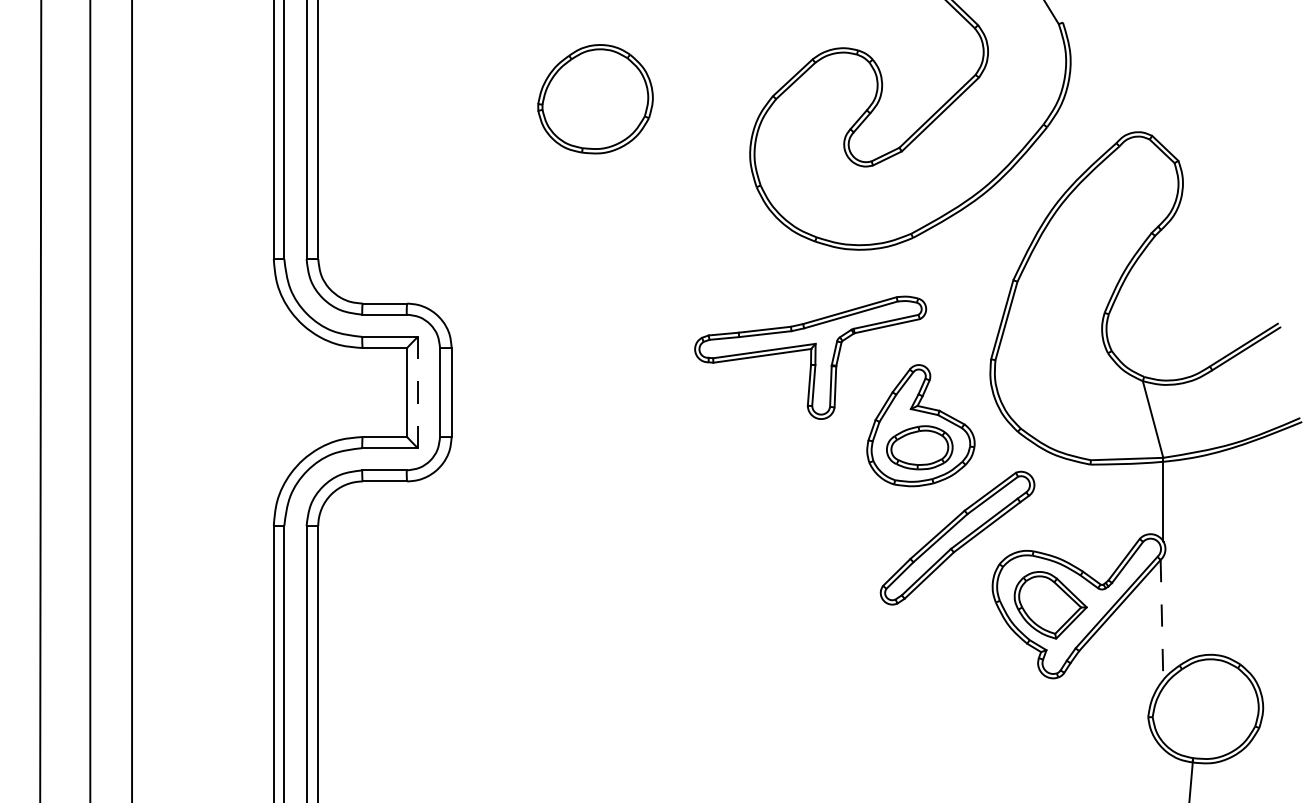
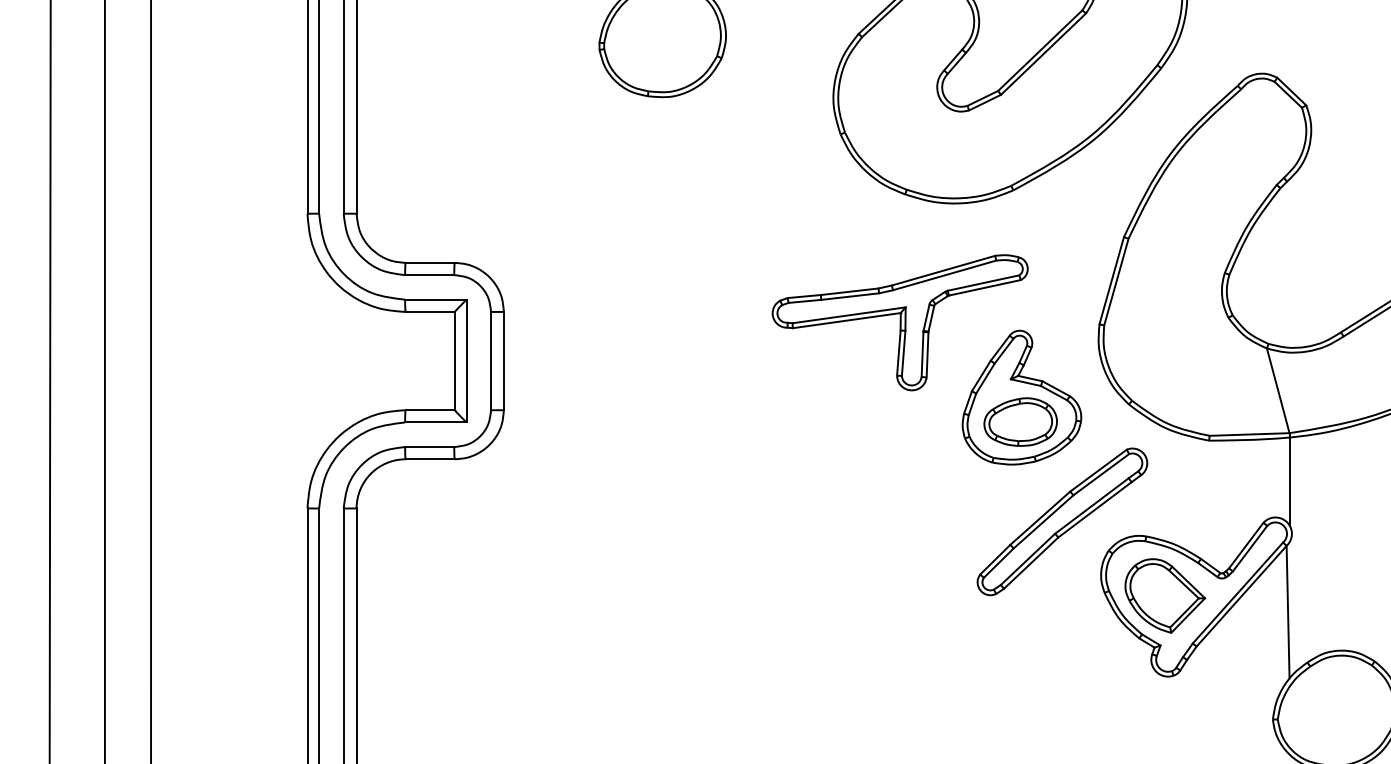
line: (417, 392) -> (466, 361), dashed -> solid
line: (1162, 620) -> (1288, 612), dashed -> solid

